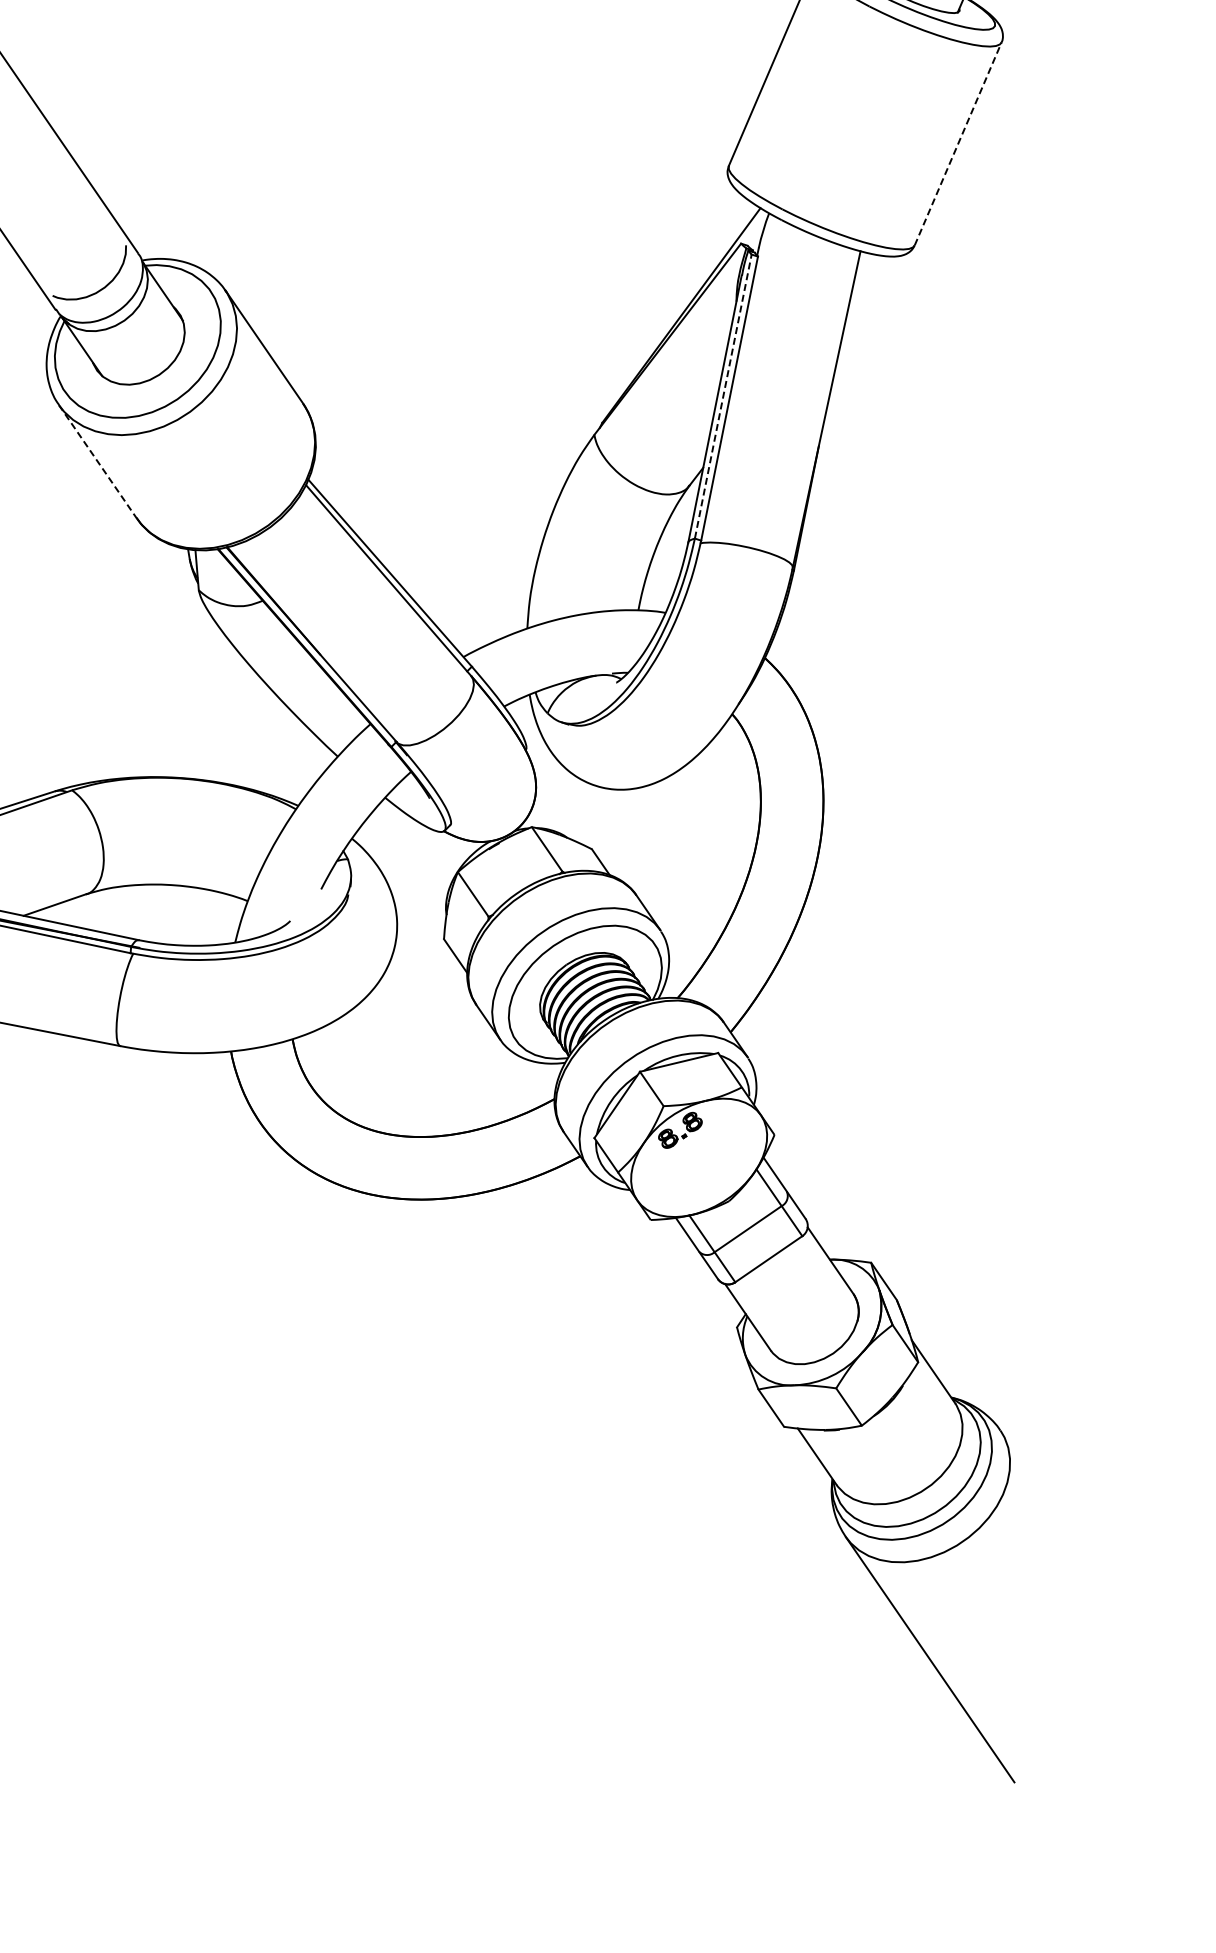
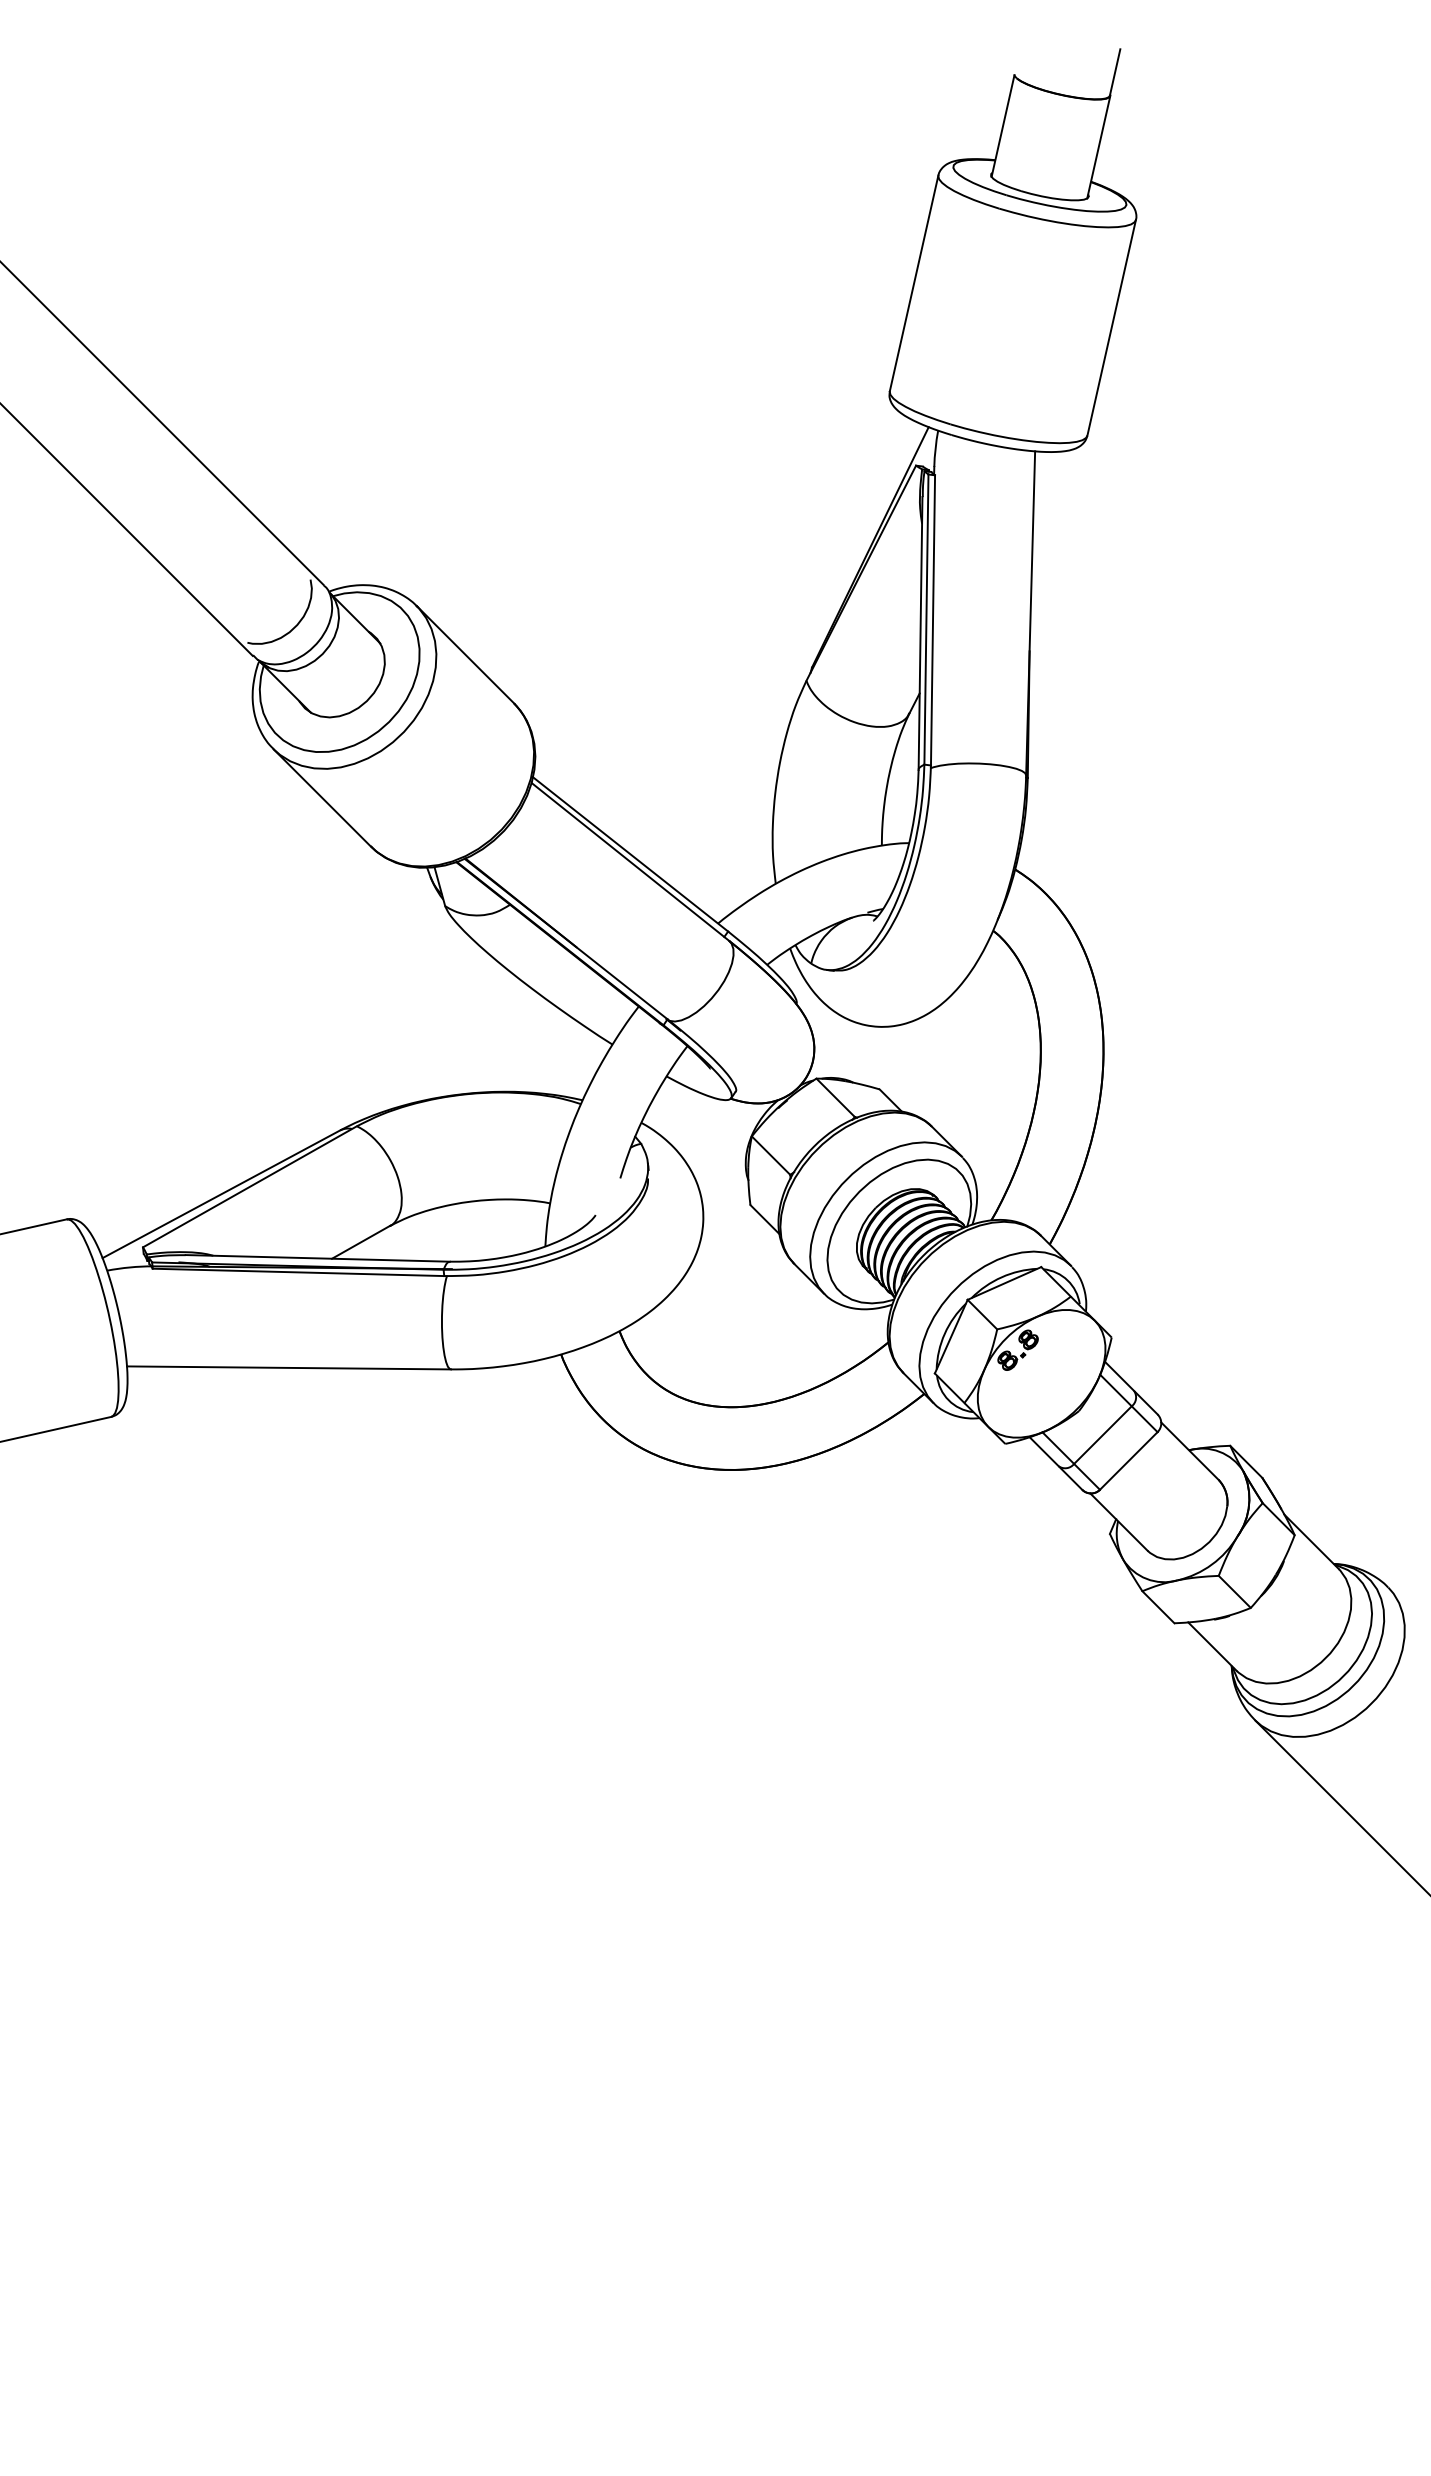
line: (958, 143) -> (1111, 327), dashed -> solid
line: (723, 396) -> (926, 619), dashed -> solid
line: (97, 462) -> (322, 798), dashed -> solid

